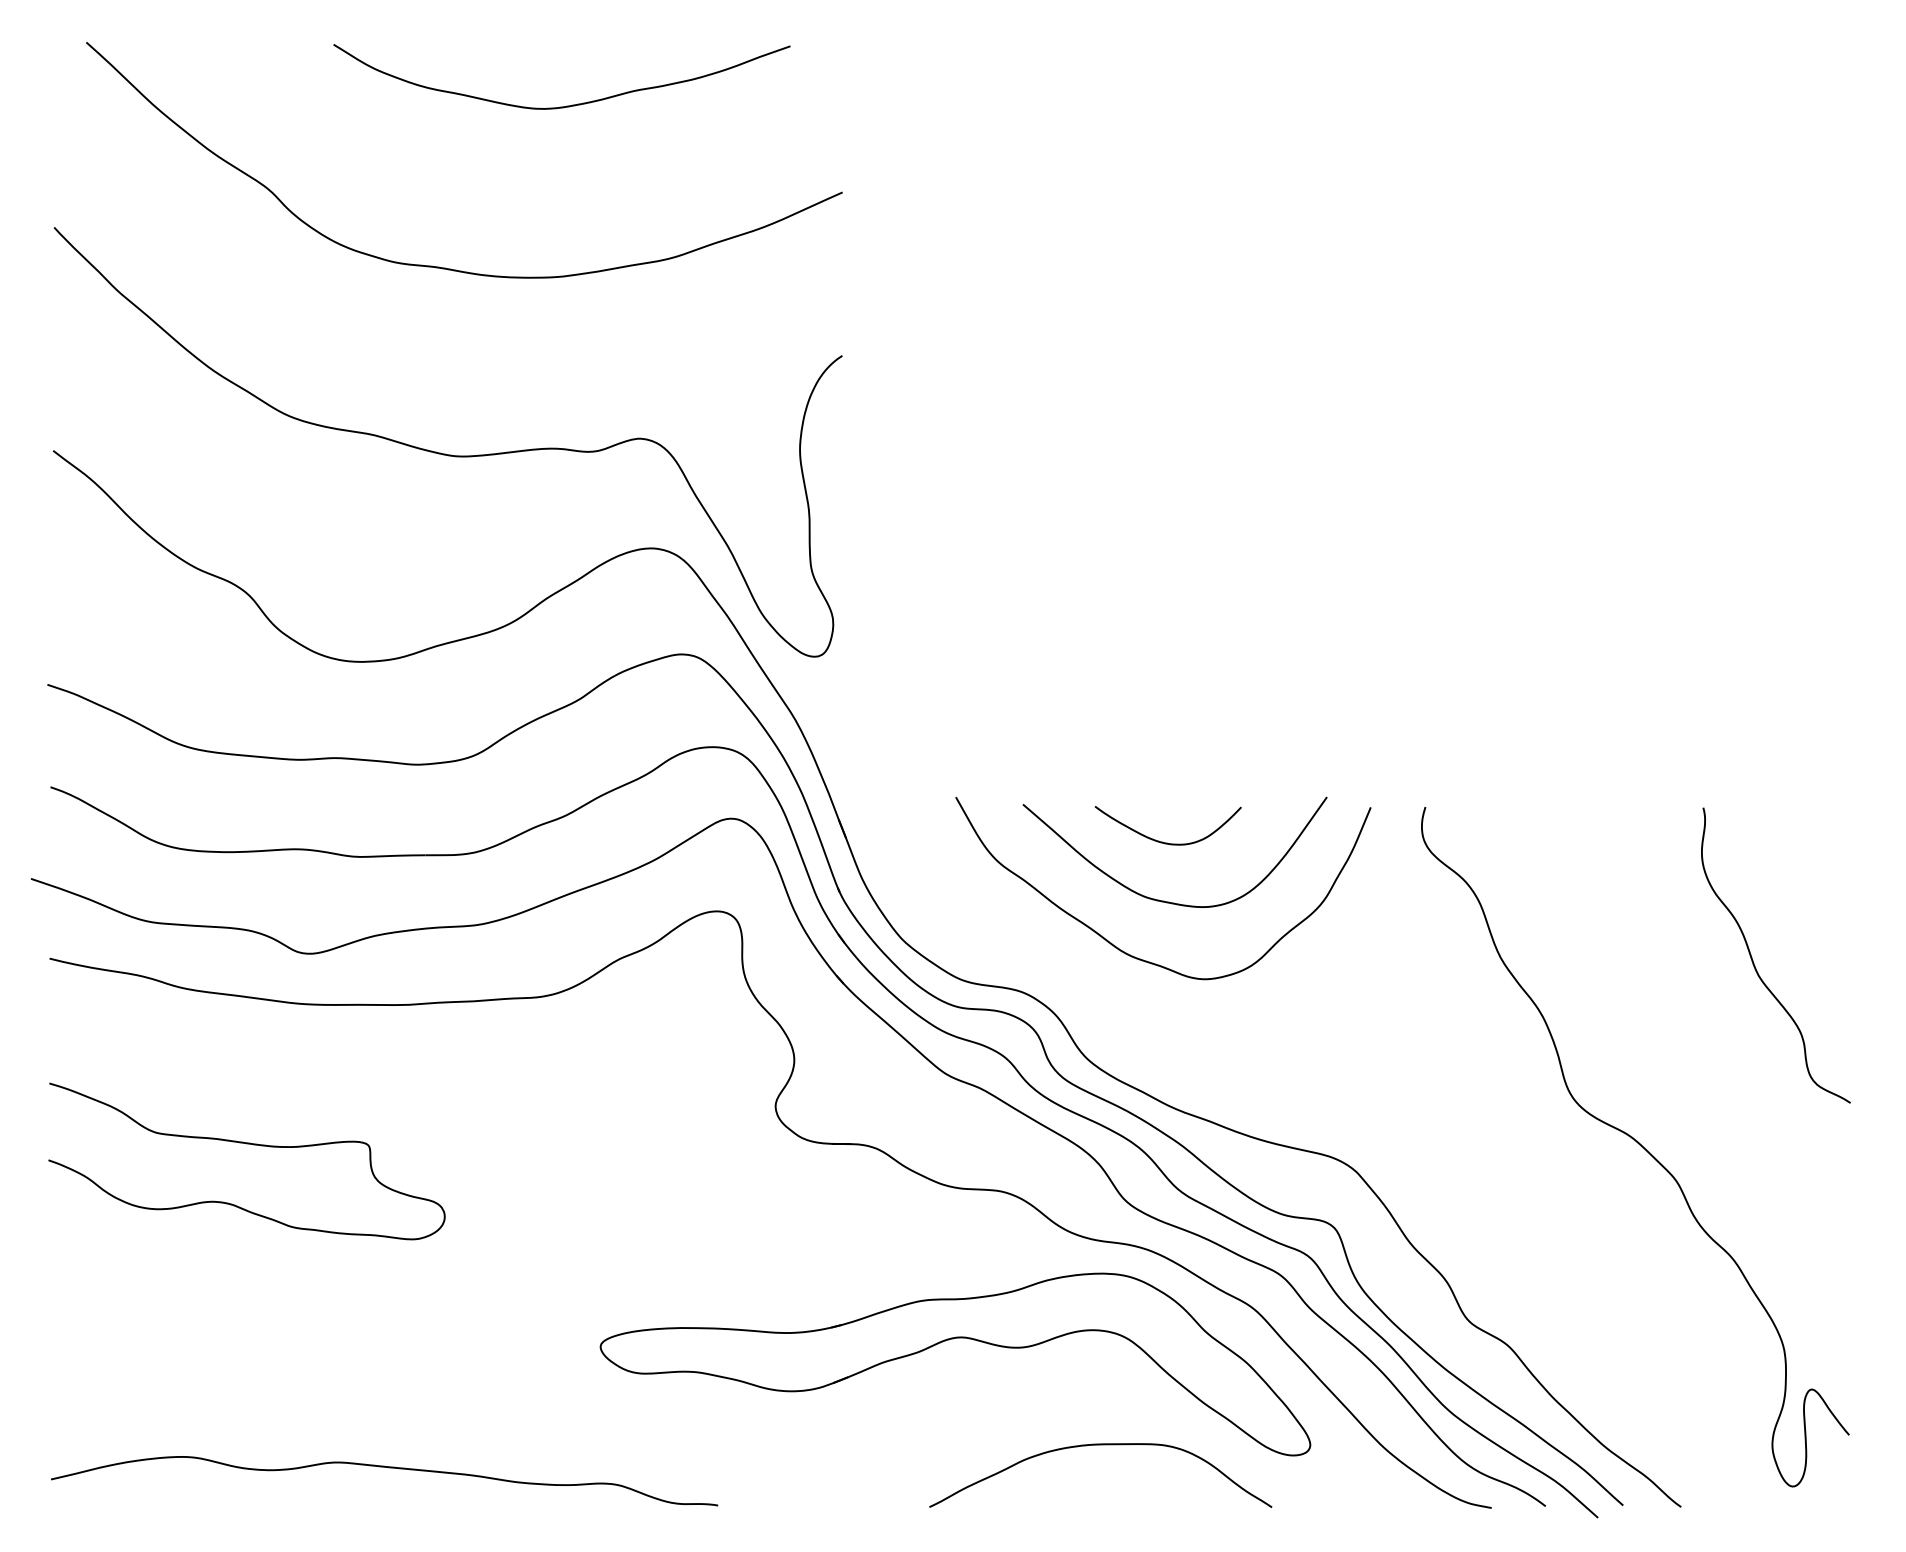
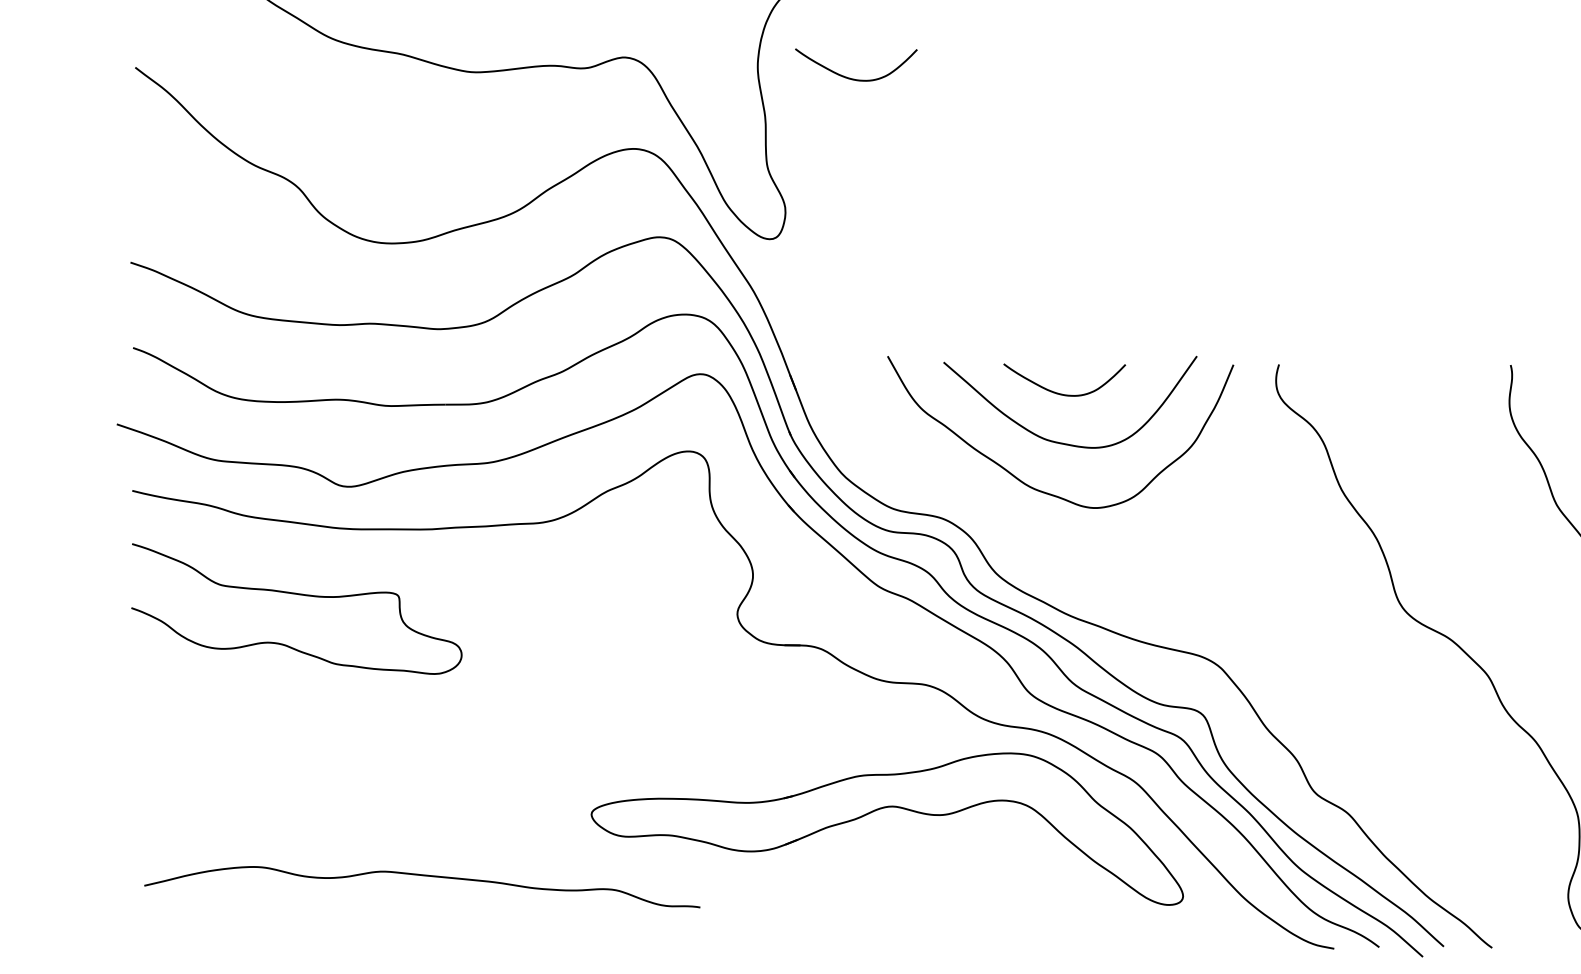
curve: (912, 463) -> (851, 78), added
curve: (246, 1144) -> (296, 594), moved
curve: (1100, 1445) -> (1008, 896), removed
curve: (388, 1468) -> (425, 876), moved

